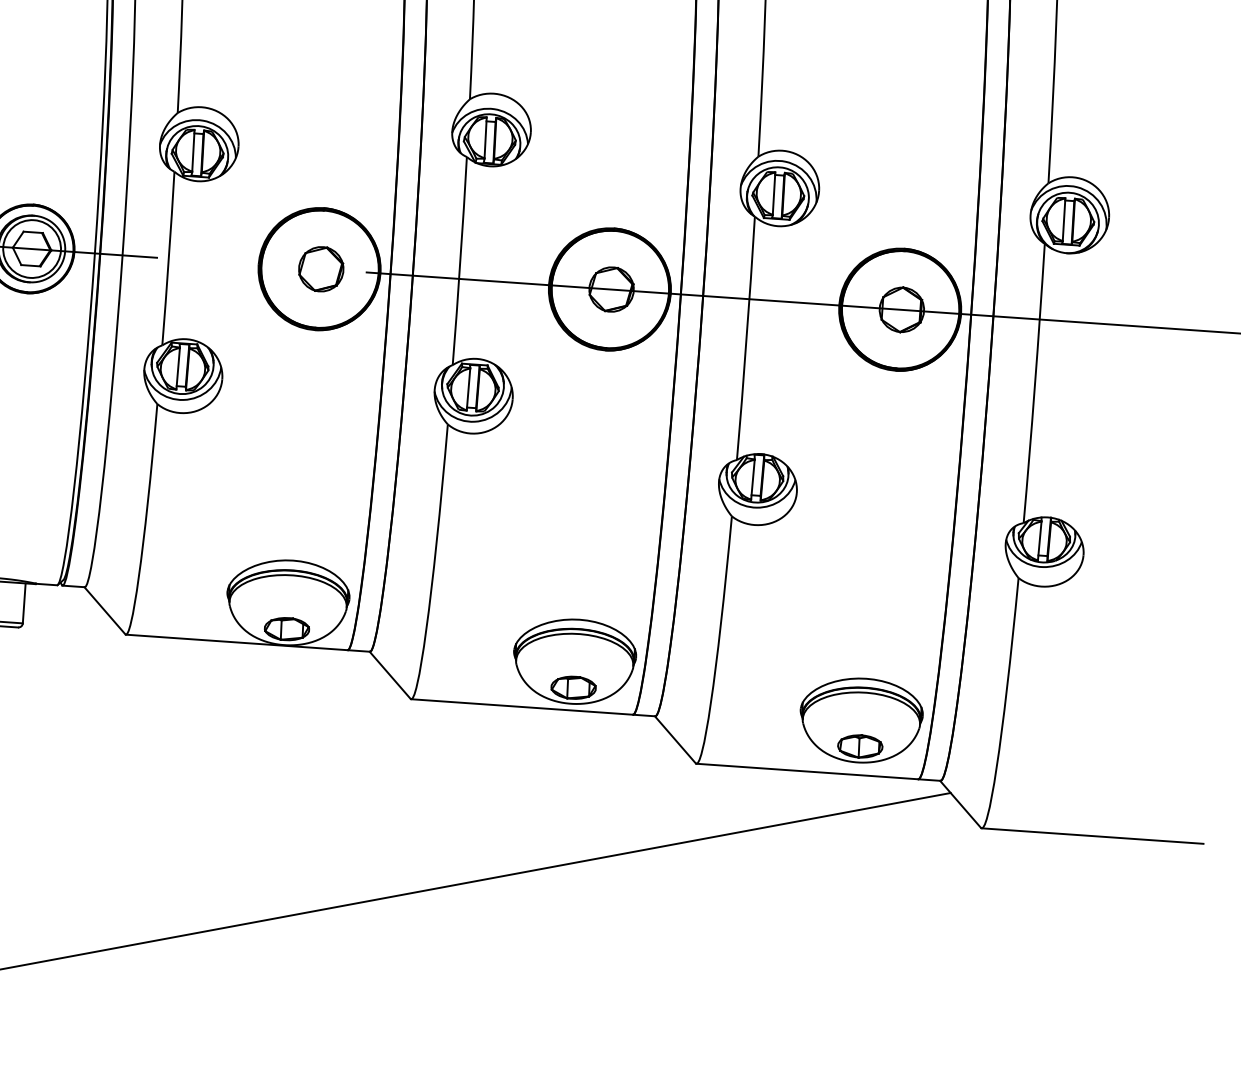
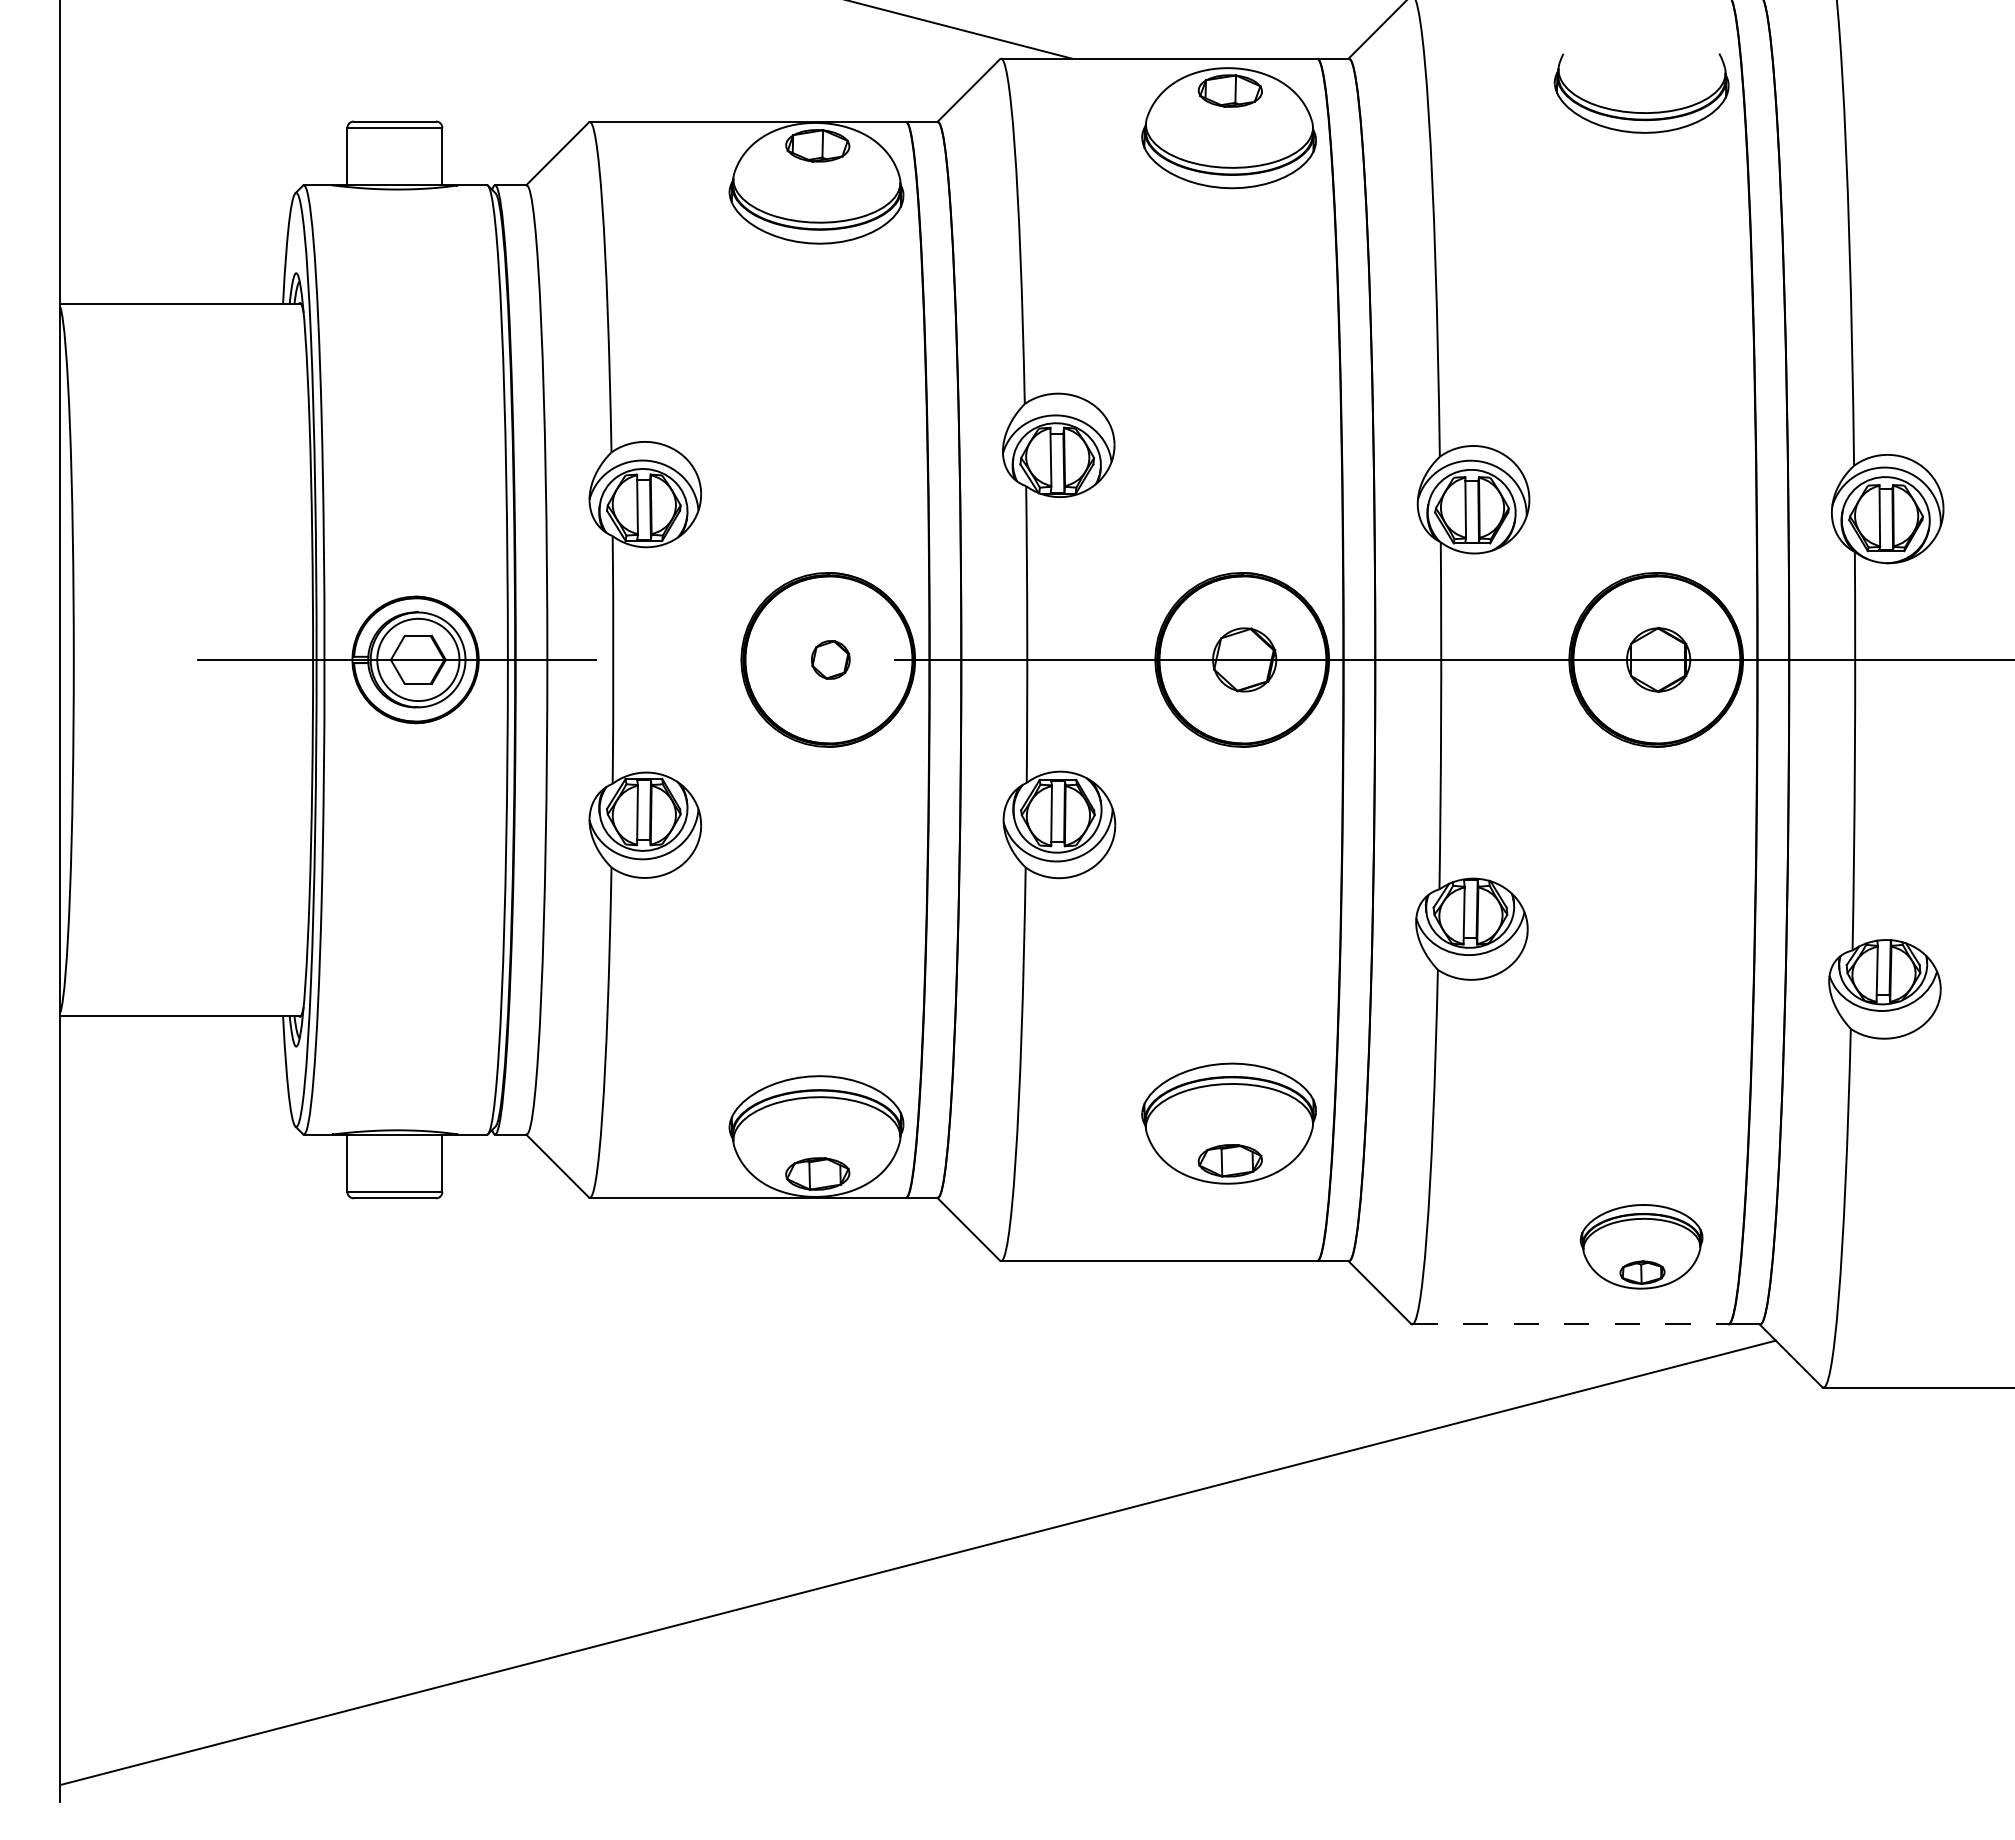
part: (321, 268) -> (830, 659), size x0.6
part: (574, 661) -> (1228, 1123), moved
part: (861, 720) -> (1641, 1246), size x0.7
line: (807, 771) -> (1570, 1324), solid -> dashed

